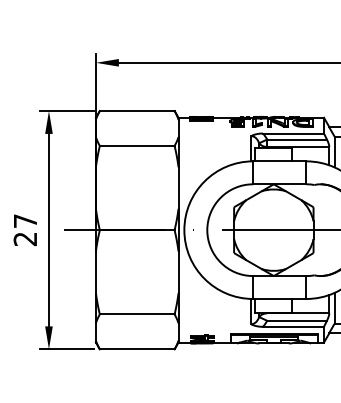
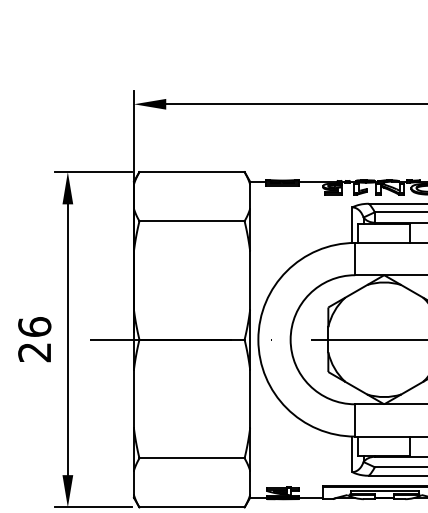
text: (25, 221) -> (34, 327), 27 -> 26

